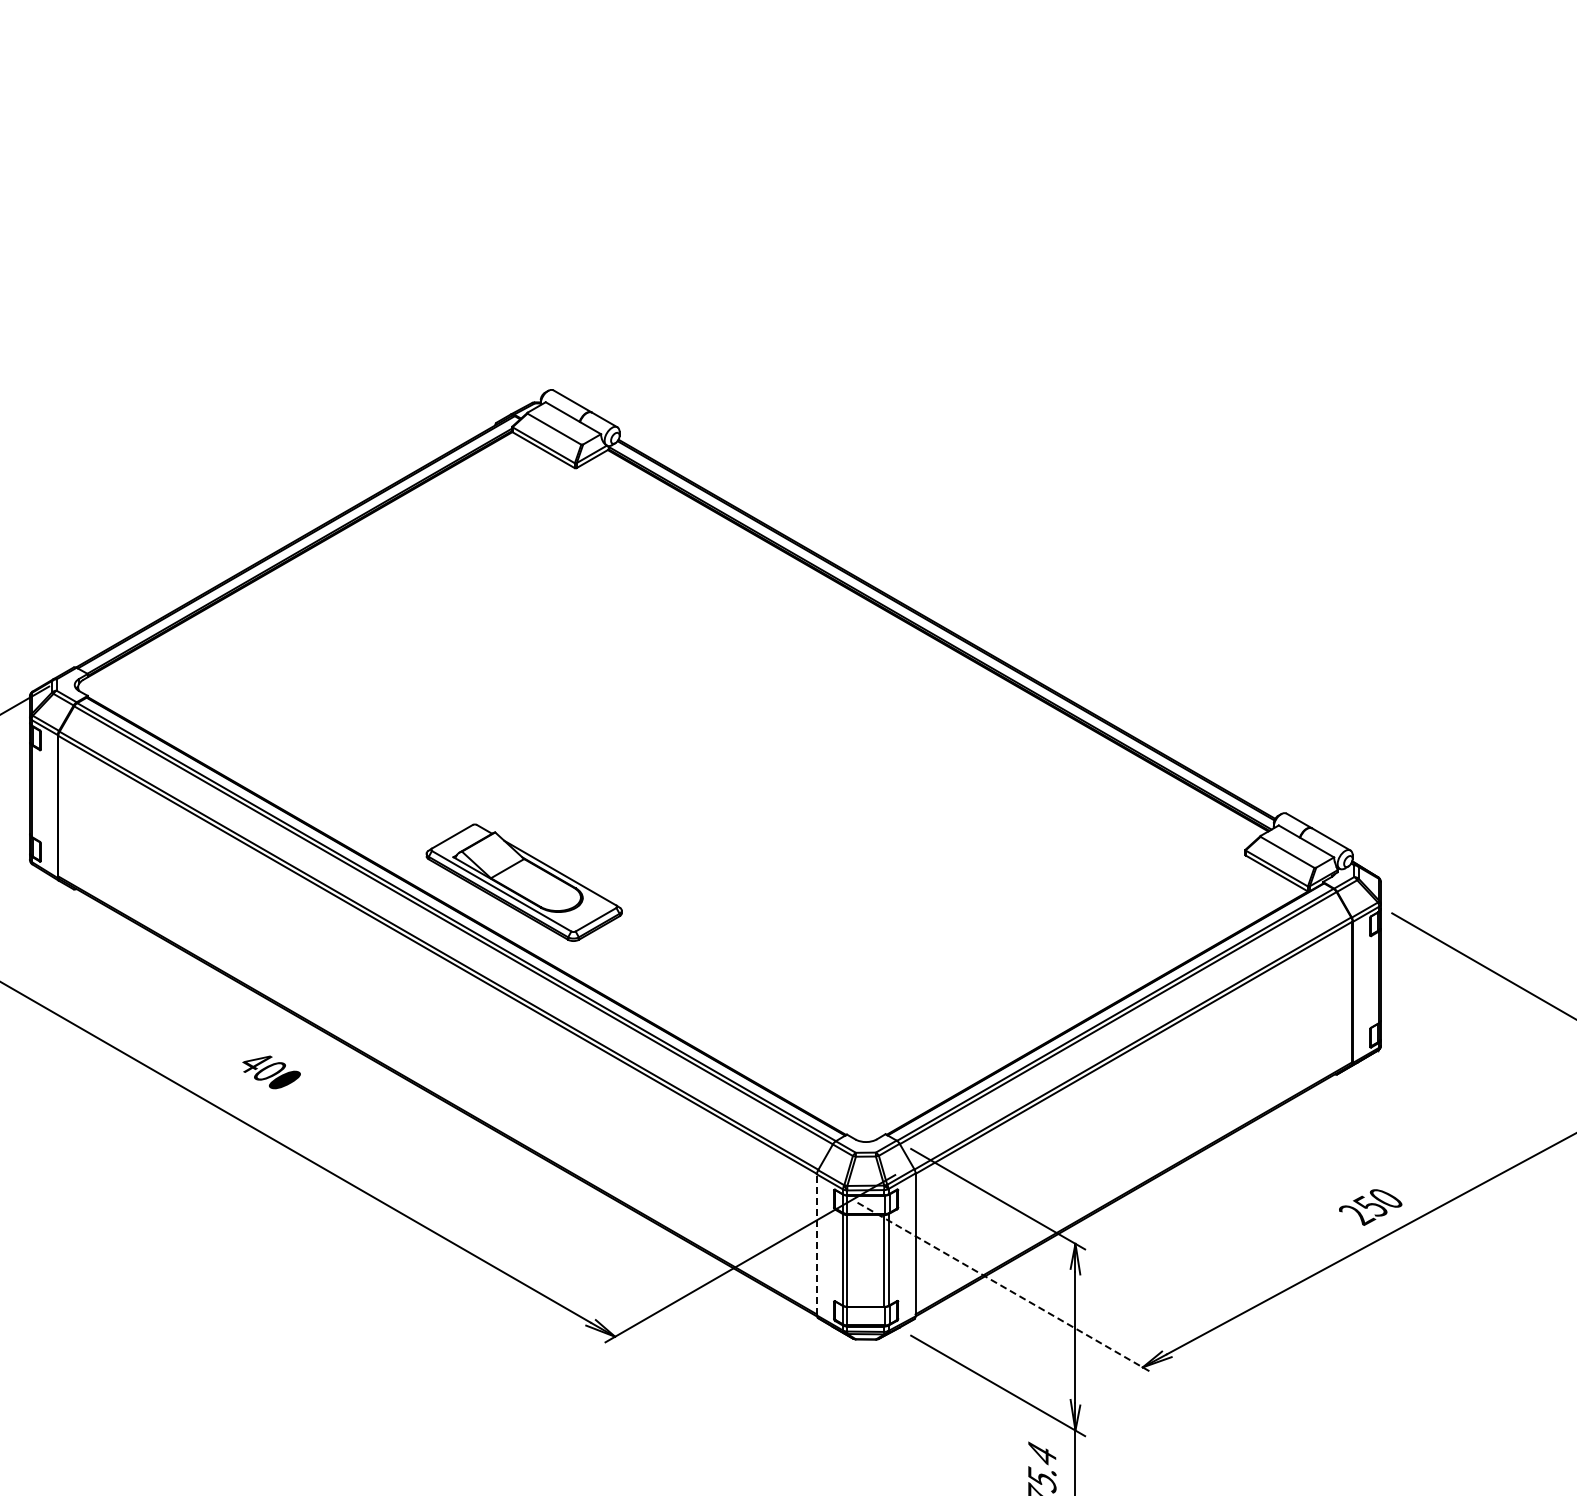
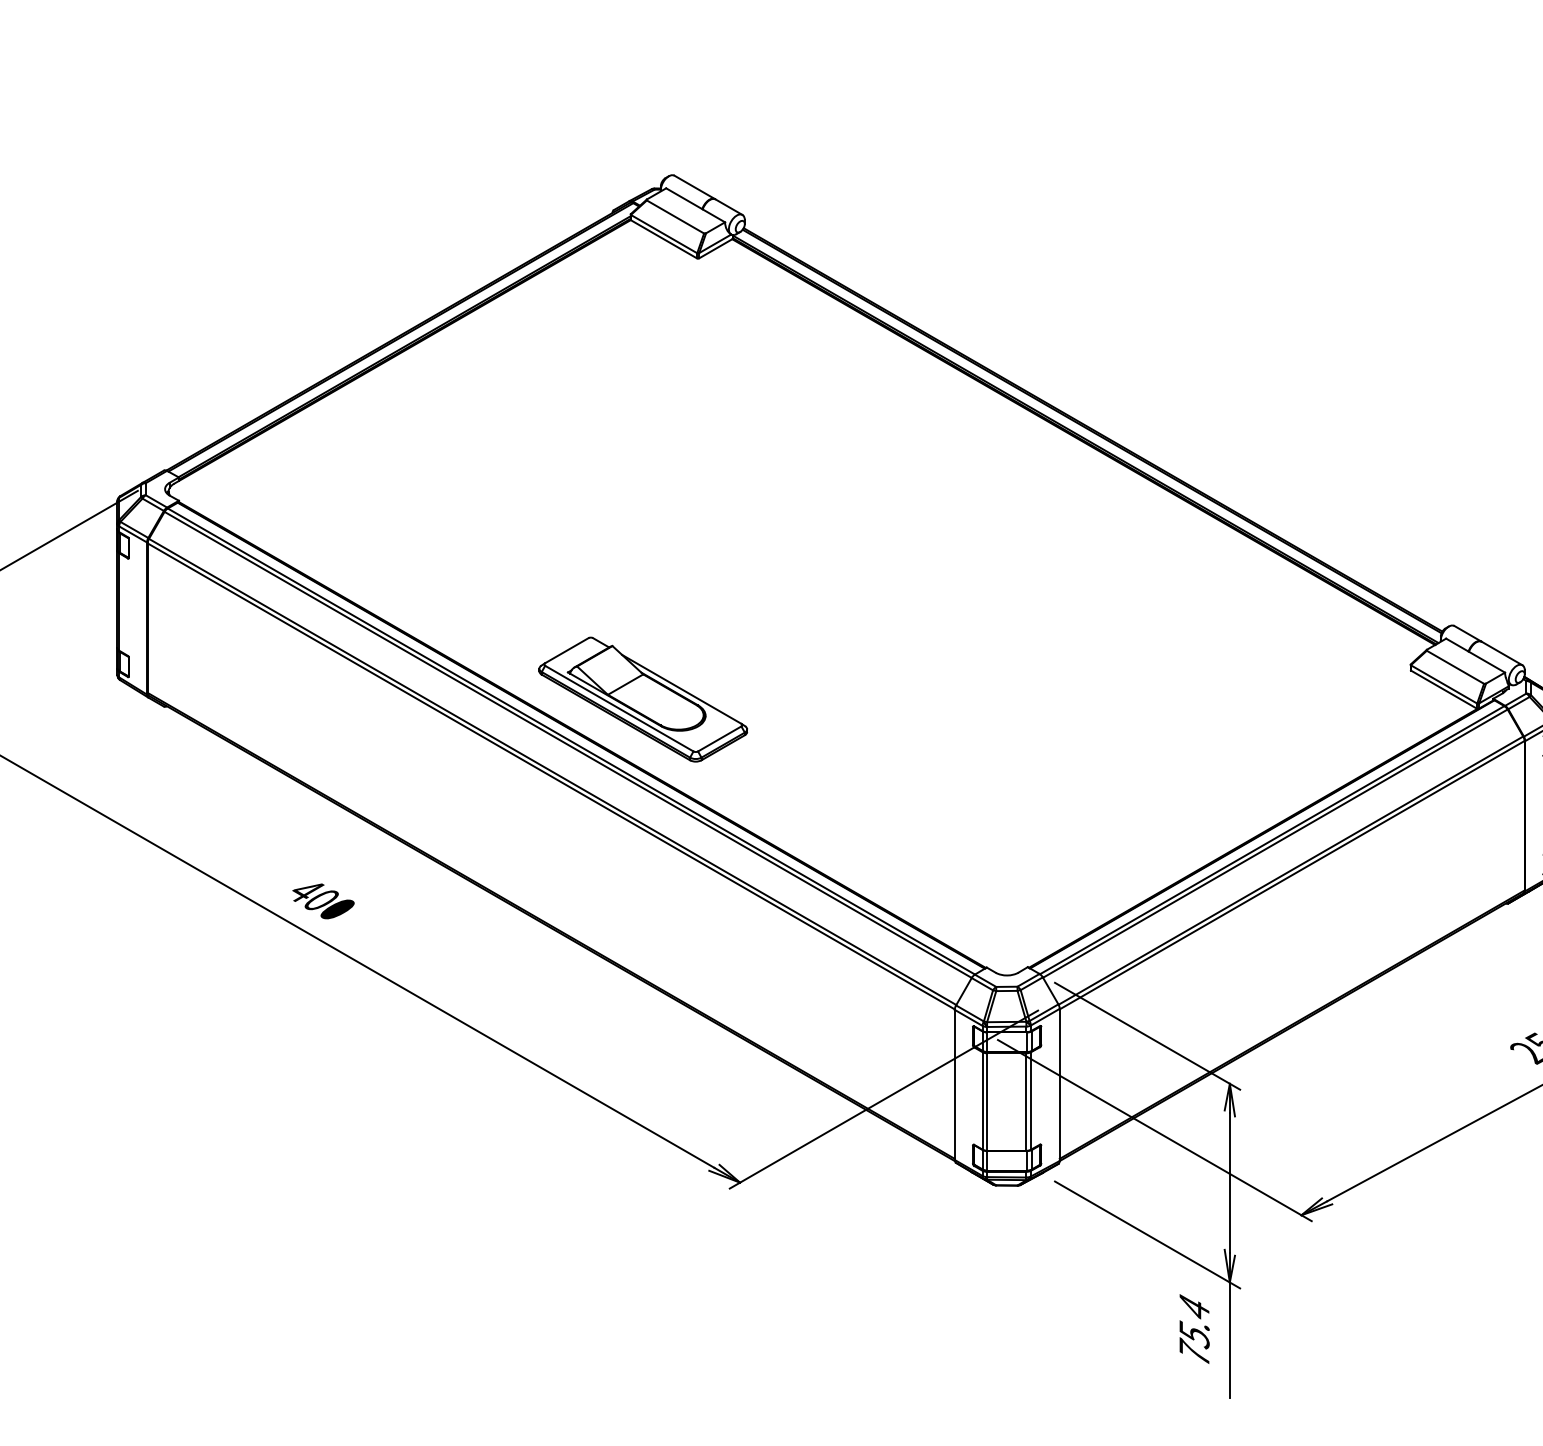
text: (271, 1072) -> (323, 901), moved
line: (816, 1244) -> (954, 1084), dashed -> solid
line: (1005, 1288) -> (1155, 1131), dashed -> solid

